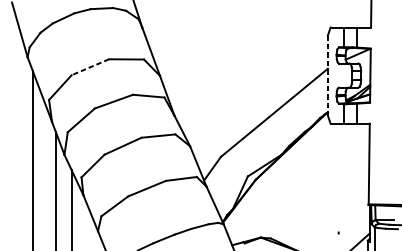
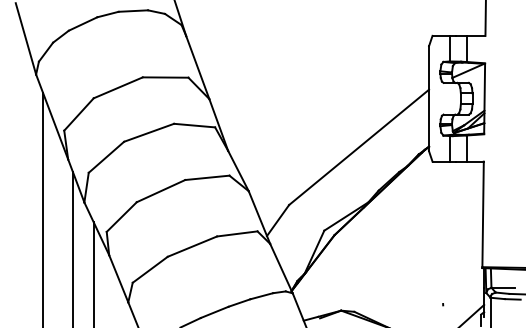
line: (90, 67) -> (118, 87), dashed -> solid
line: (328, 76) -> (429, 99), dashed -> solid

